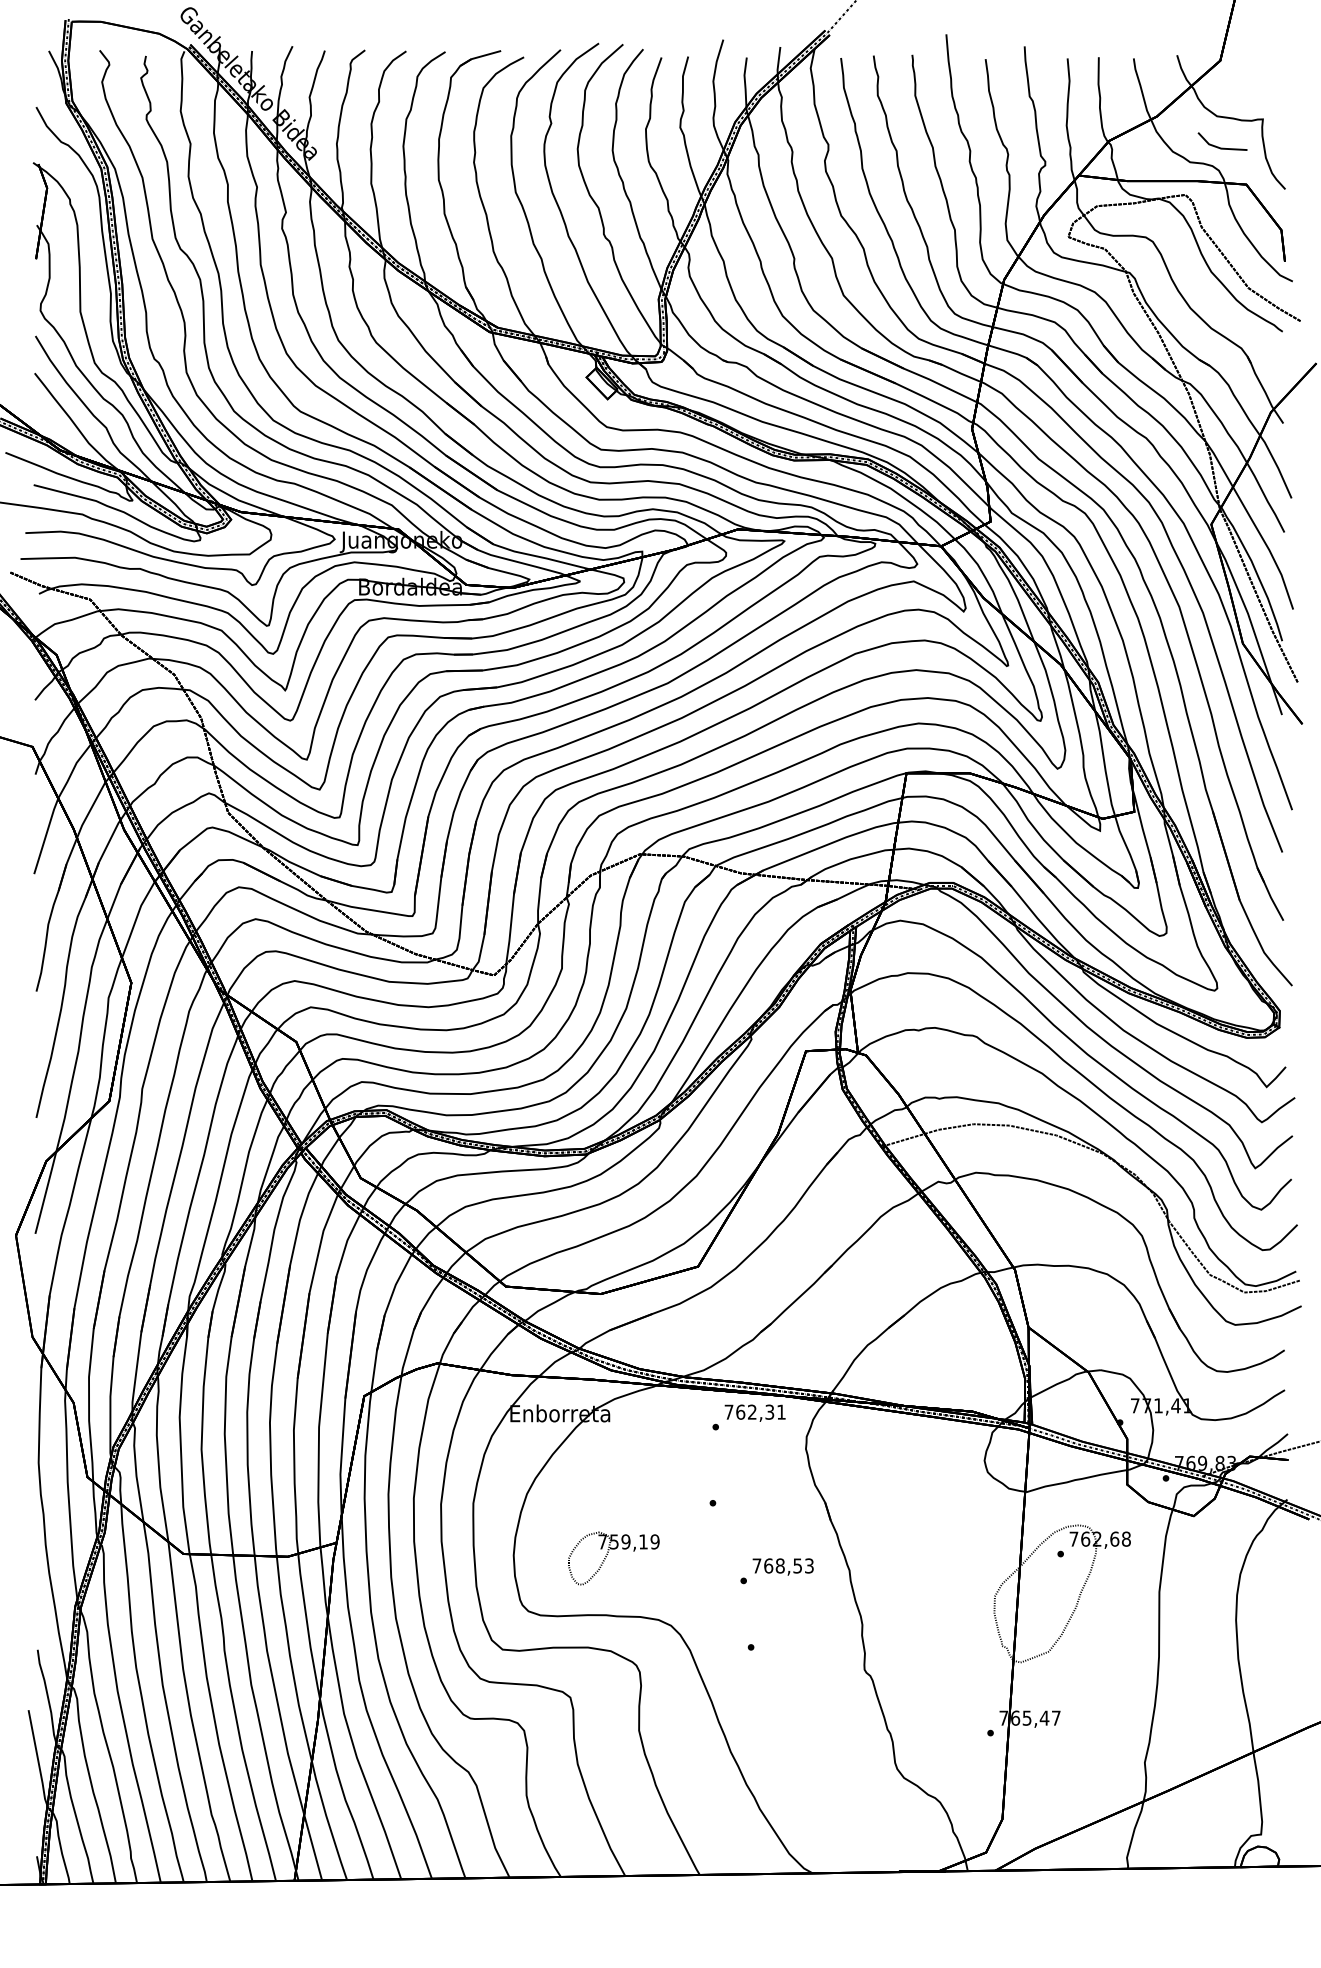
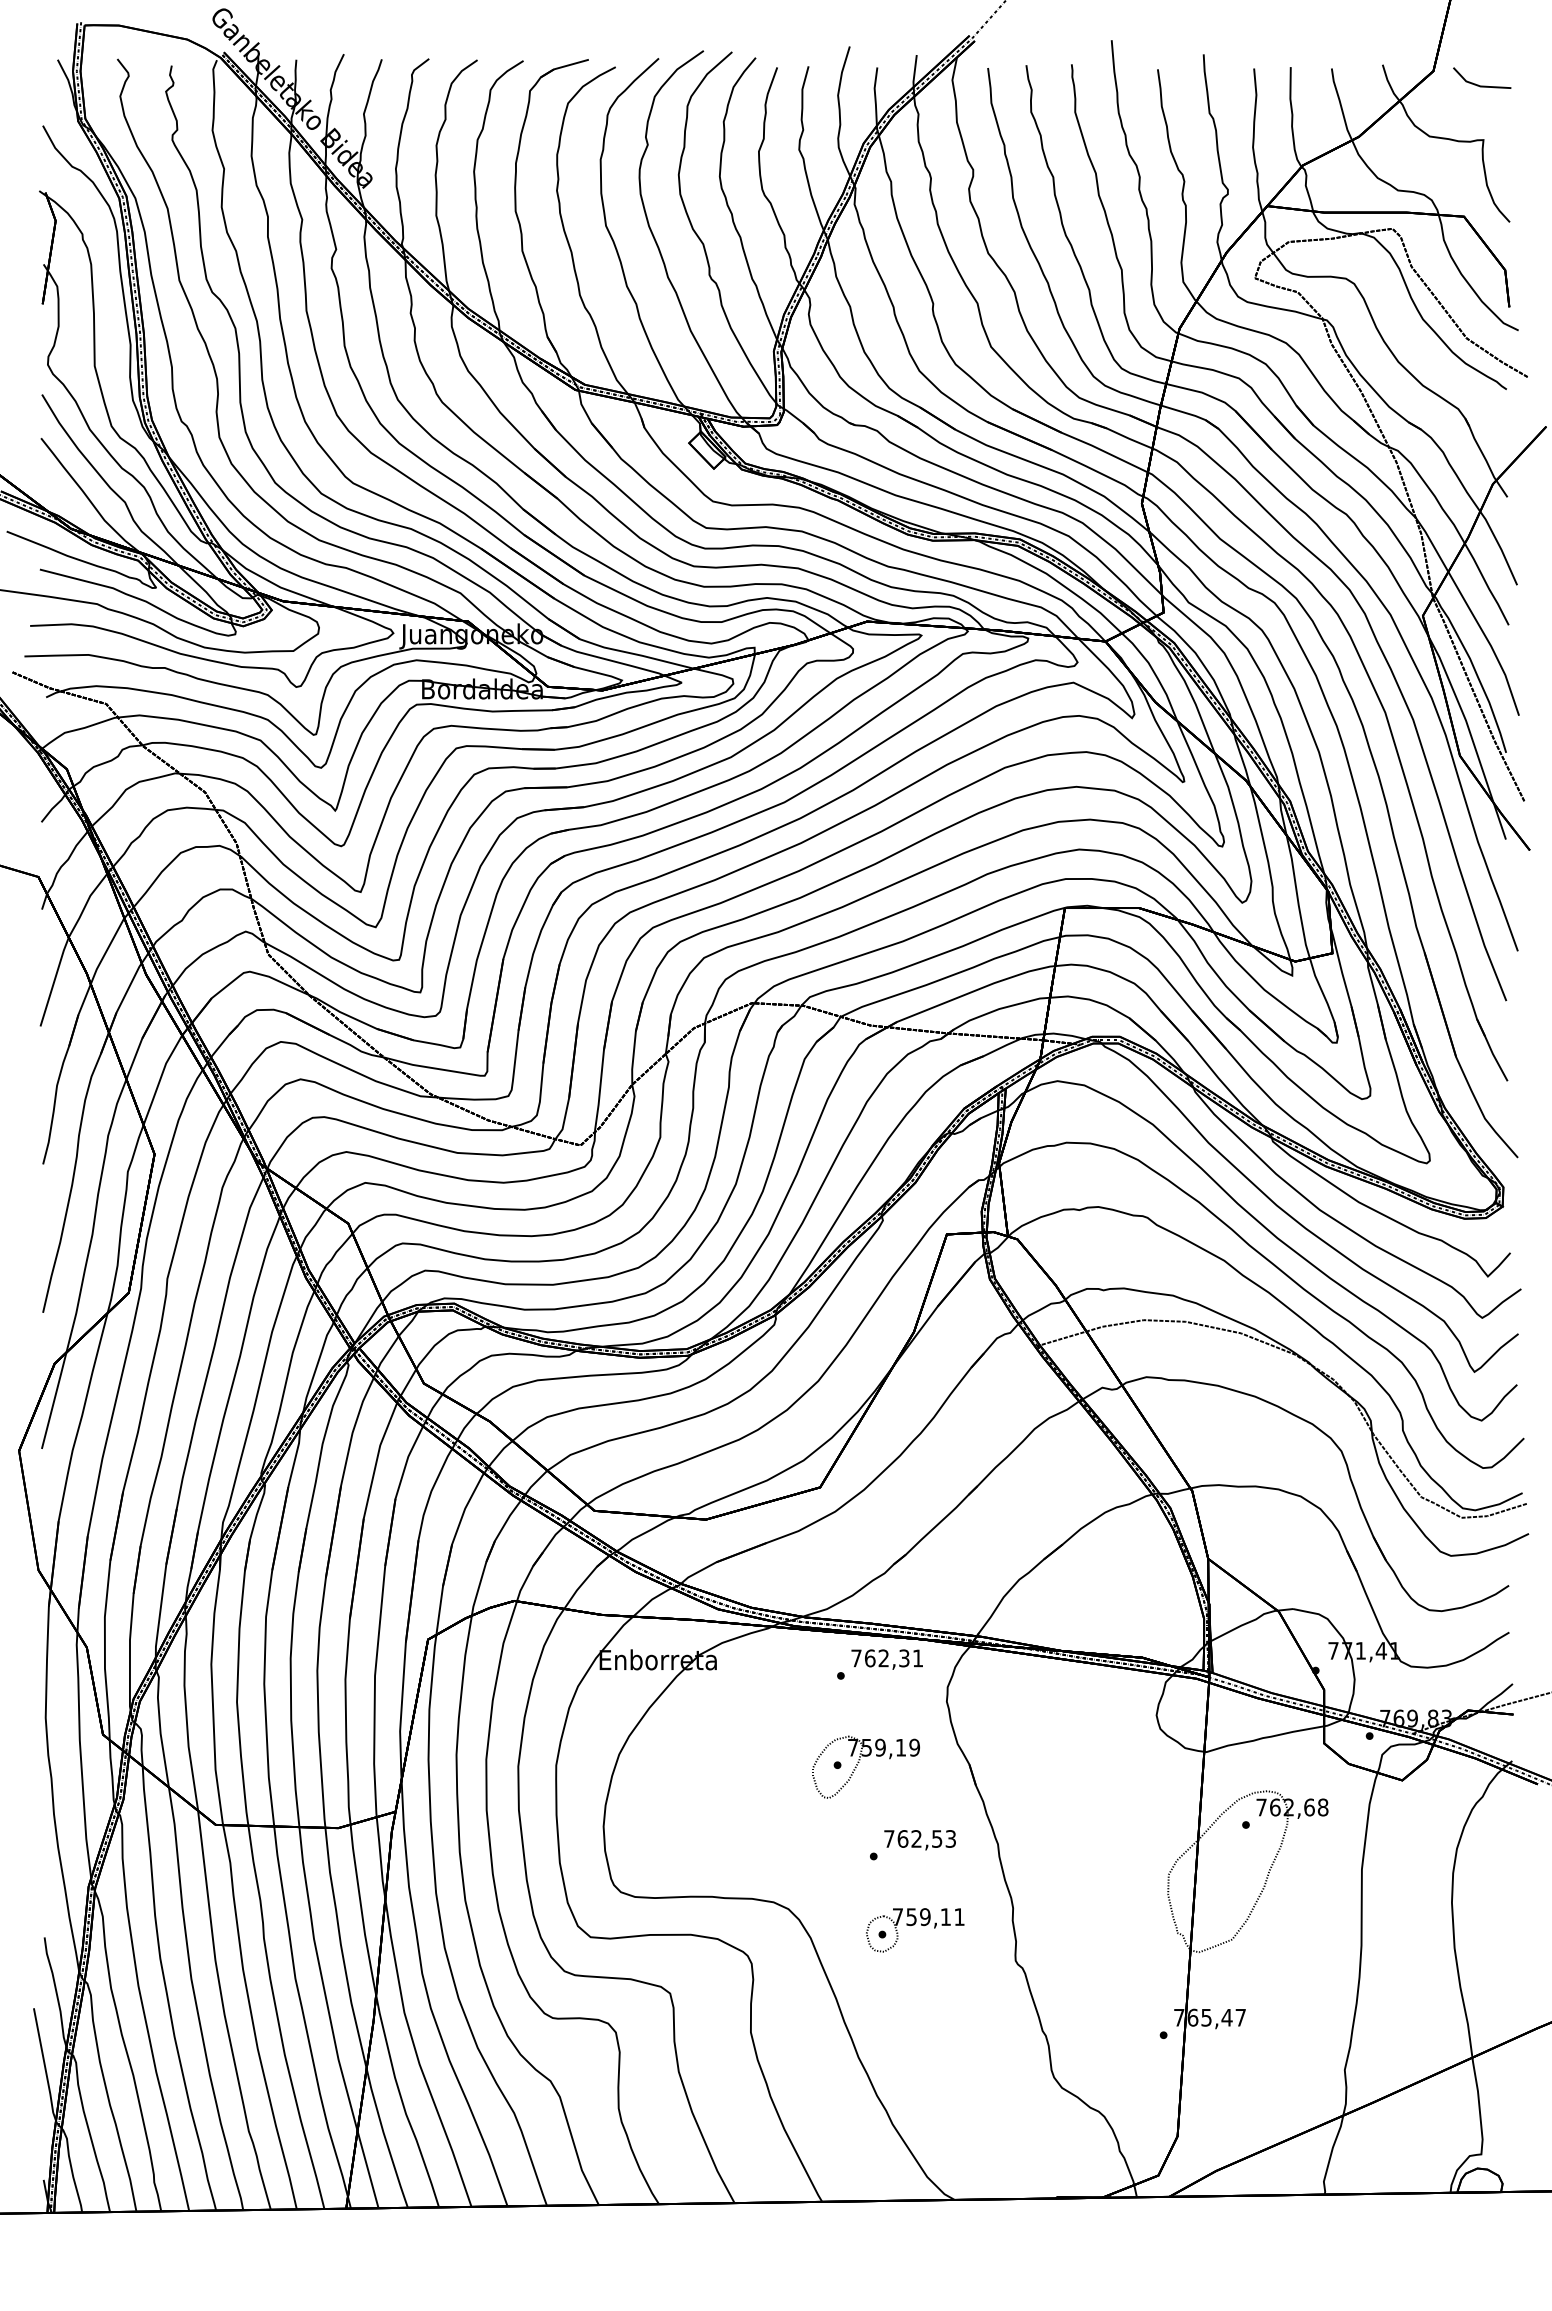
line: (1222, 147) -> (1482, 85), moved
part: (608, 1554) -> (859, 1762), moved
text: (780, 1565) -> (916, 1838), 768,53 -> 762,53
part: (779, 1643) -> (915, 1930), added

